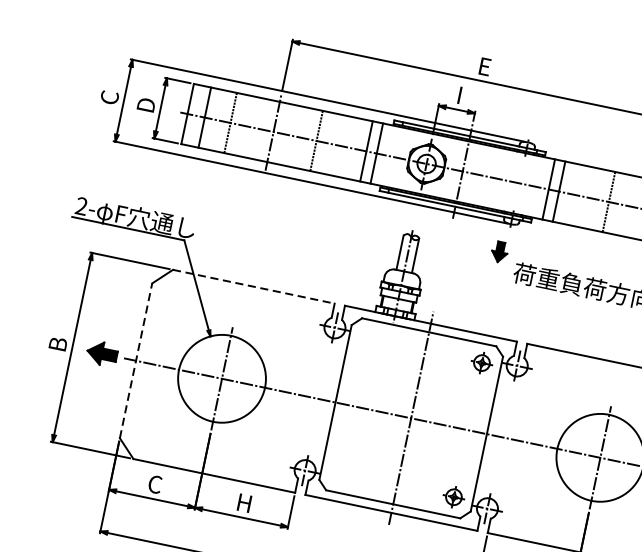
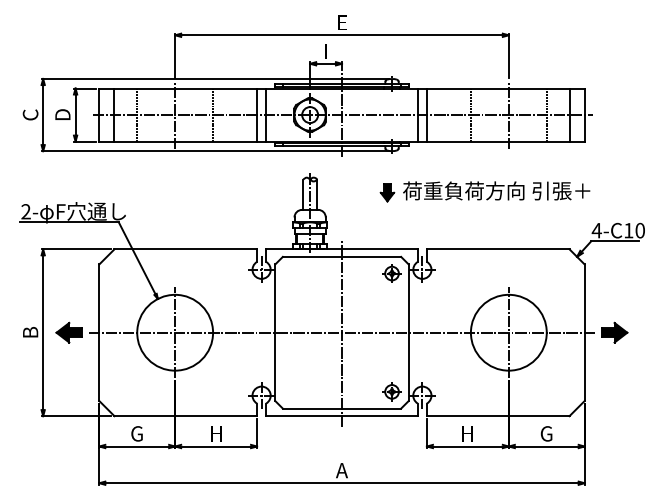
part: (499, 251) -> (387, 192), moved
line: (254, 287) -> (186, 249), dashed -> solid
line: (136, 360) -> (99, 332), dashed -> solid
text: (154, 483) -> (136, 433), C -> G

